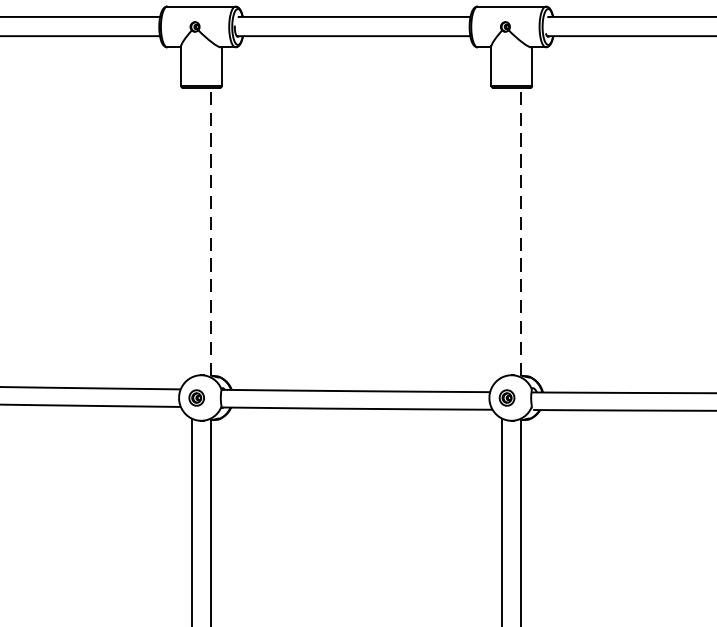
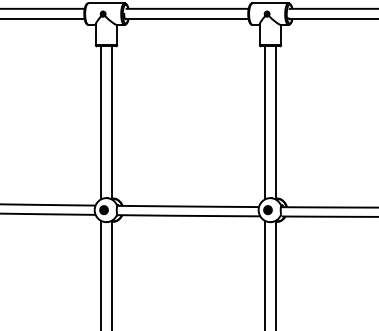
line: (191, 232) -> (101, 122), added
line: (210, 232) -> (111, 122), dashed -> solid
line: (502, 232) -> (265, 122), added
line: (521, 232) -> (275, 122), dashed -> solid

